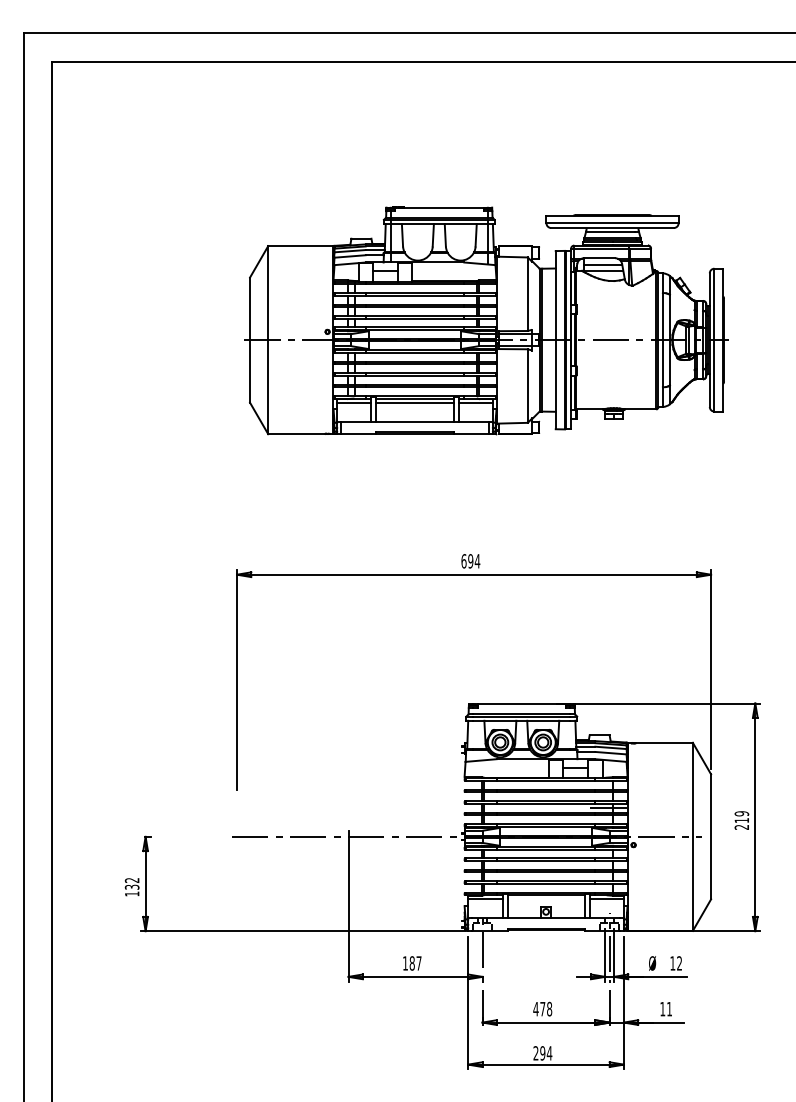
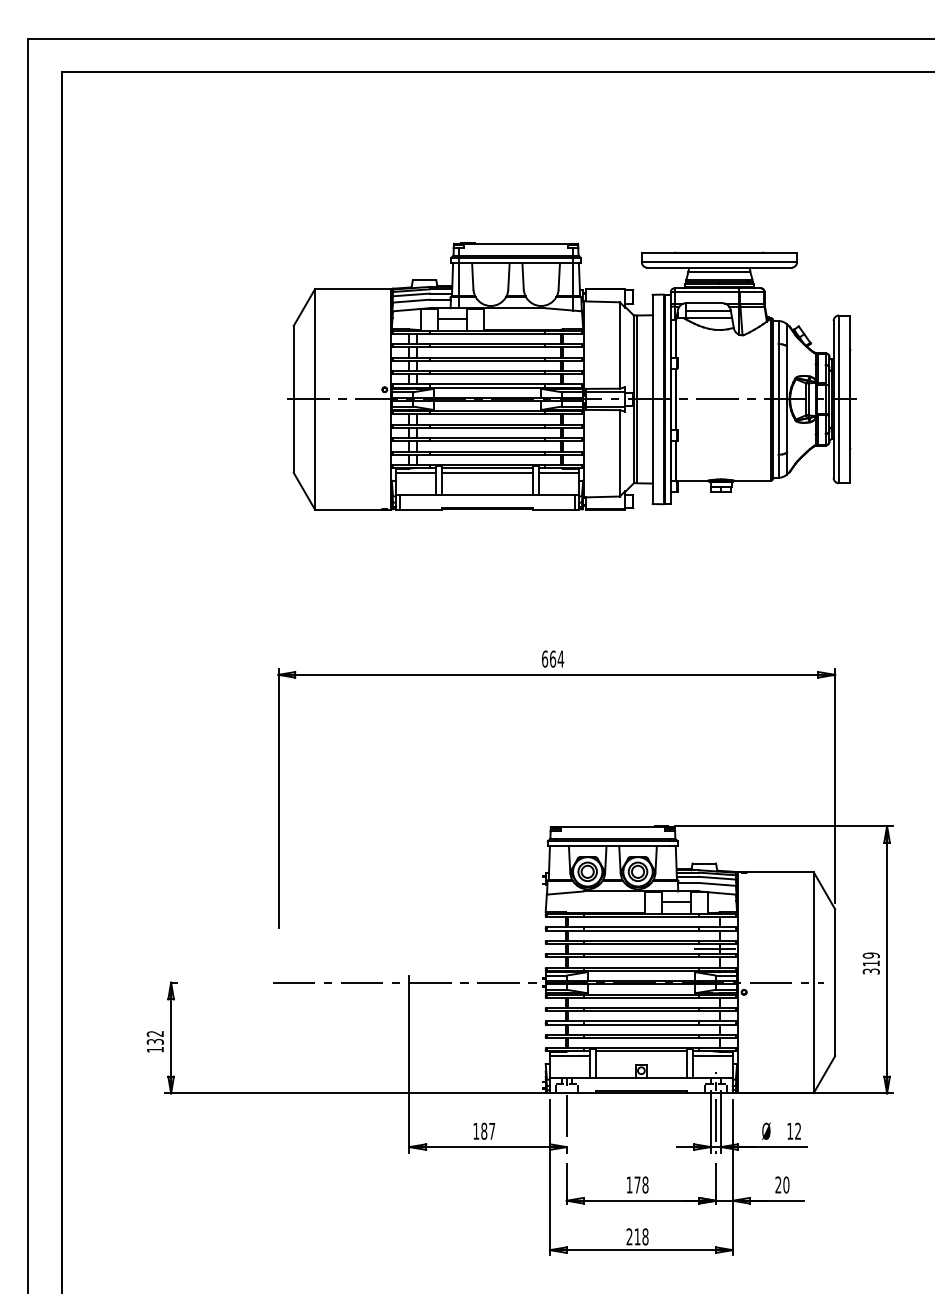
text: (470, 560) -> (552, 658), 694 -> 664
text: (742, 827) -> (871, 971), 219 -> 319
text: (535, 1008) -> (629, 1184), 478 -> 178
text: (666, 1008) -> (782, 1184), 11 -> 20
text: (546, 1053) -> (641, 1236), 294 -> 218

